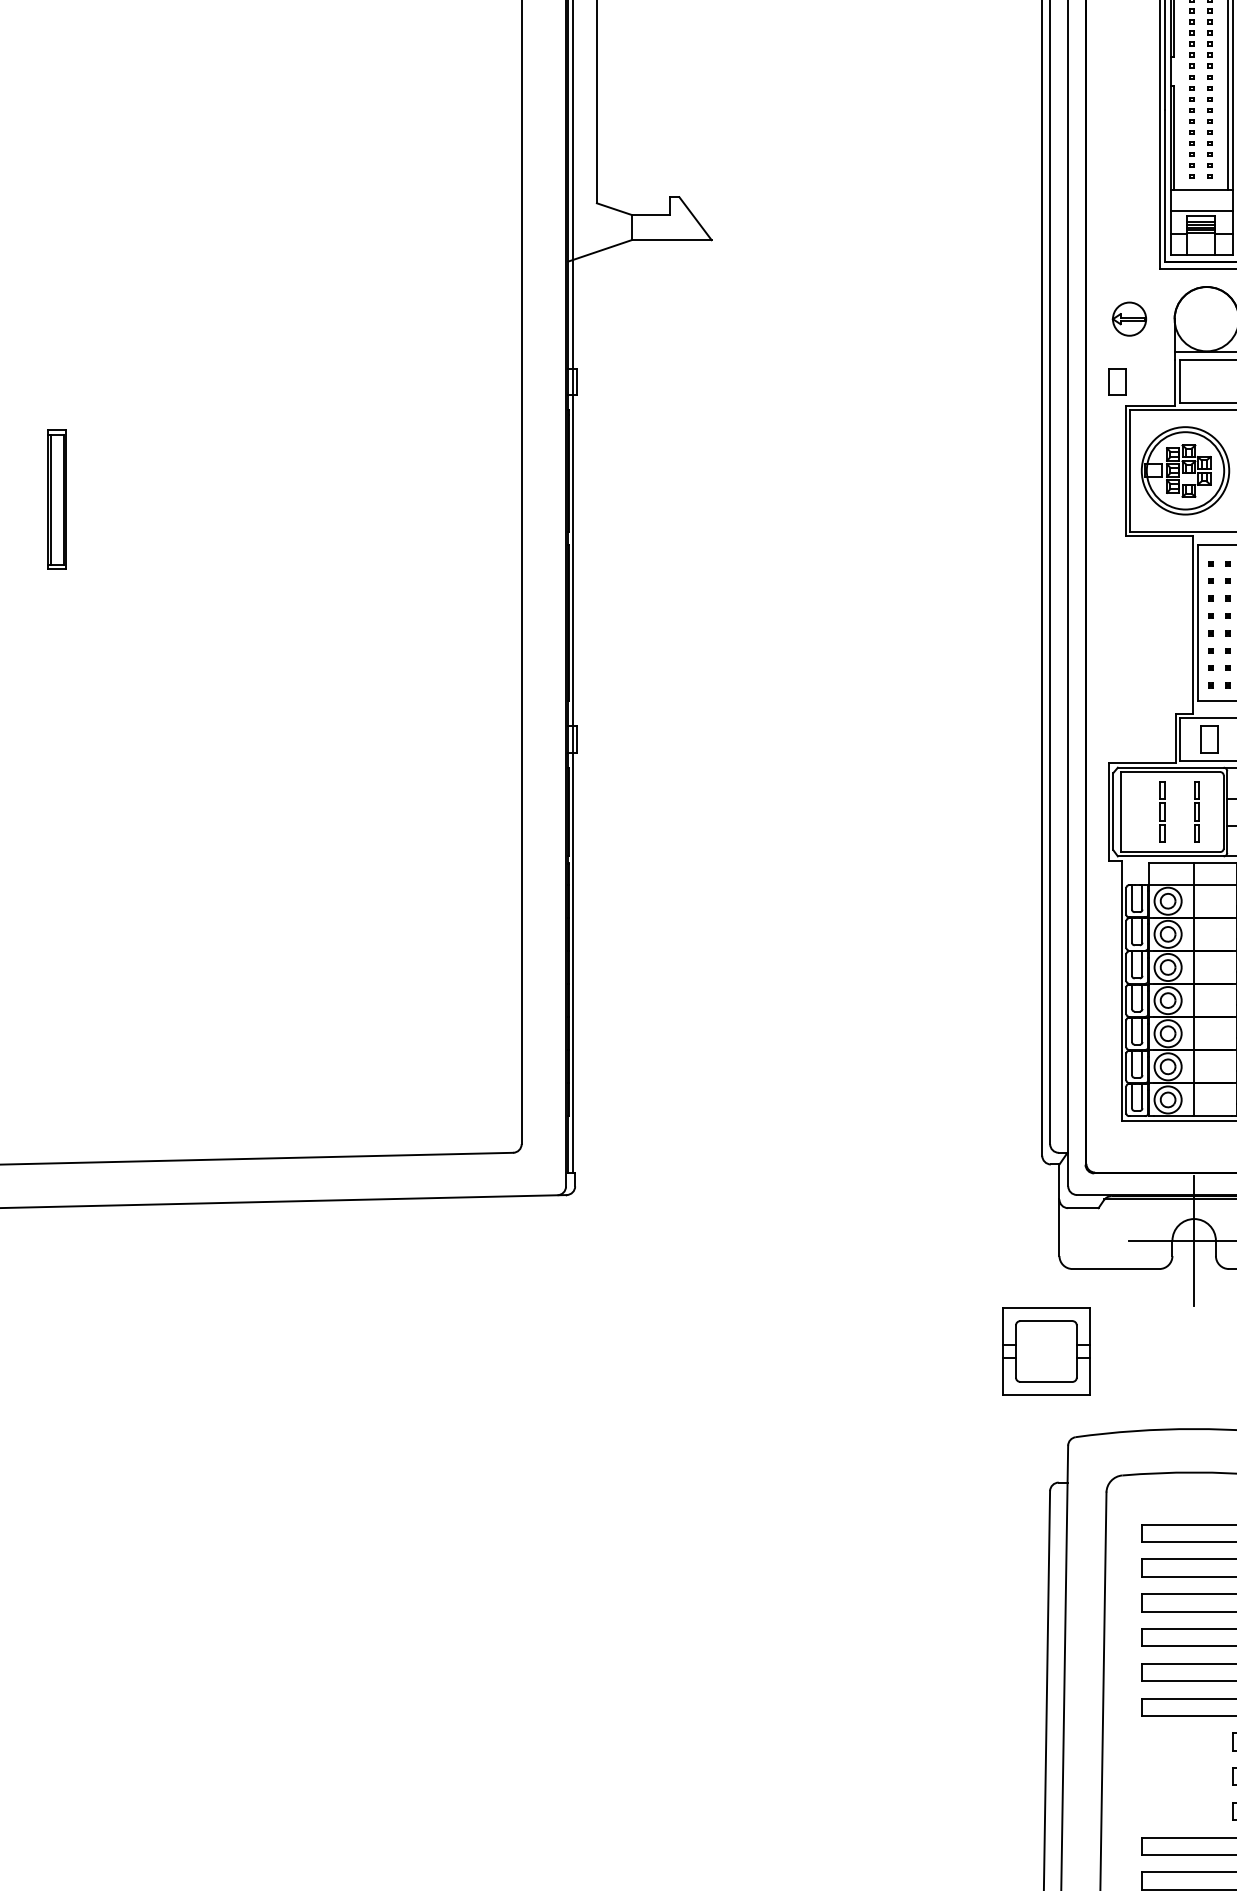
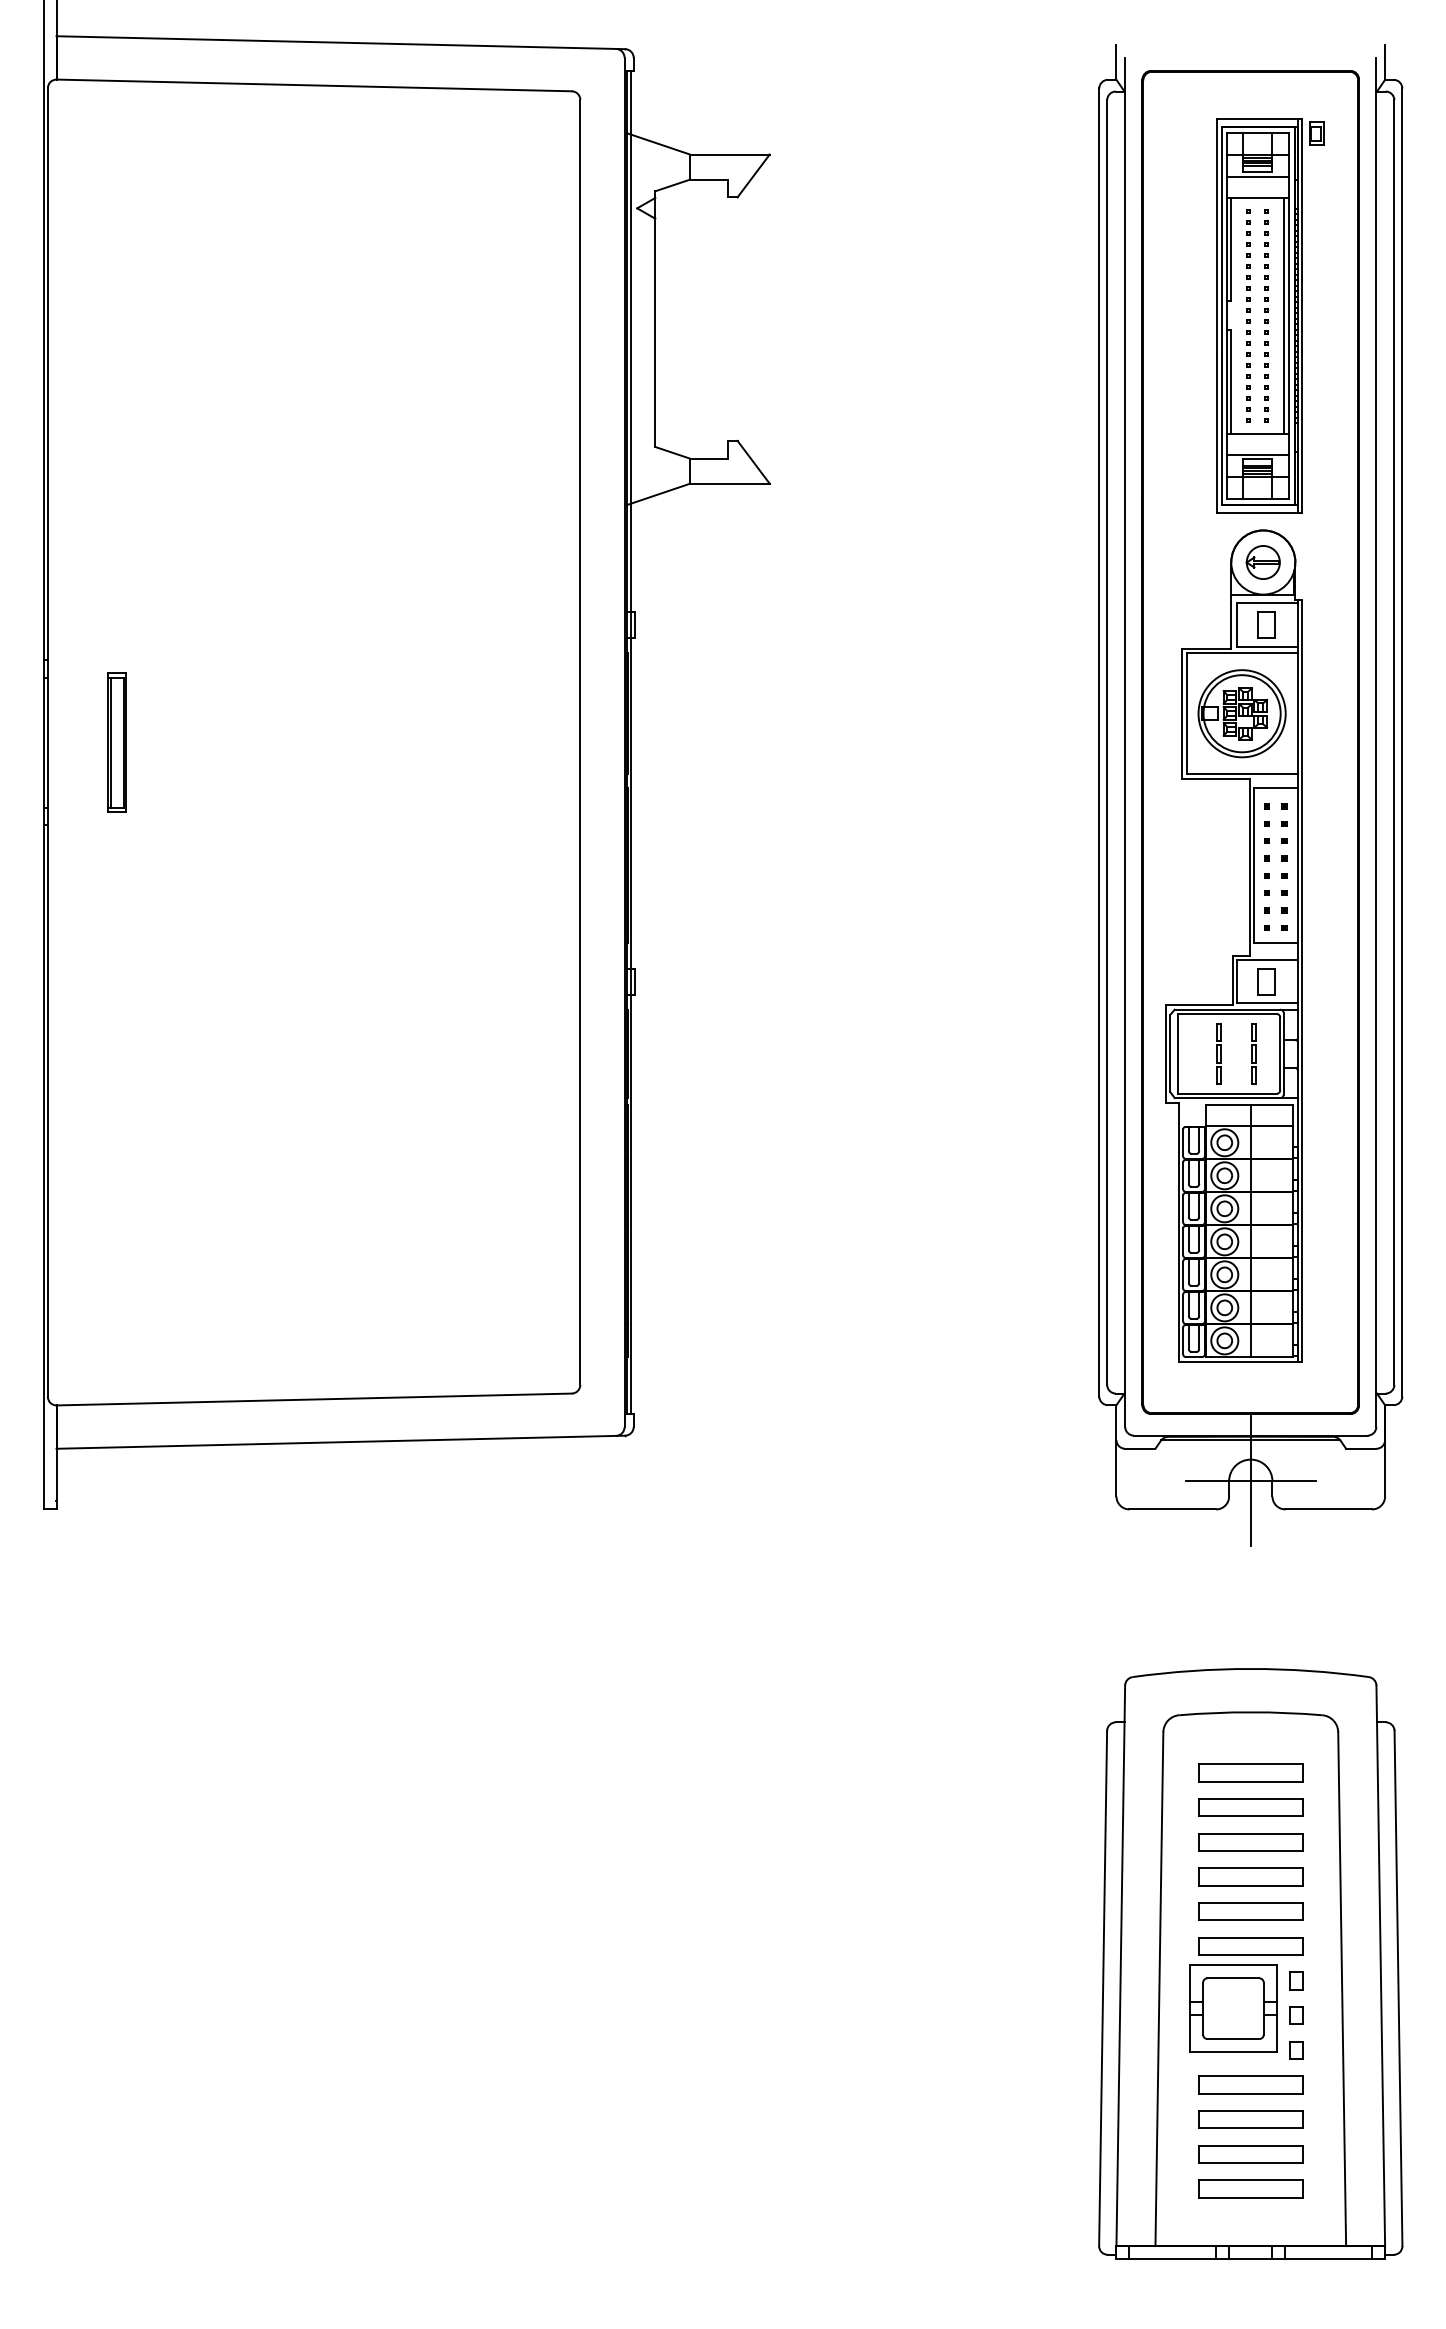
part: (1128, 319) -> (1262, 562), moved
part: (1117, 381) -> (1266, 624), moved
part: (1046, 1351) -> (1233, 2008), moved

